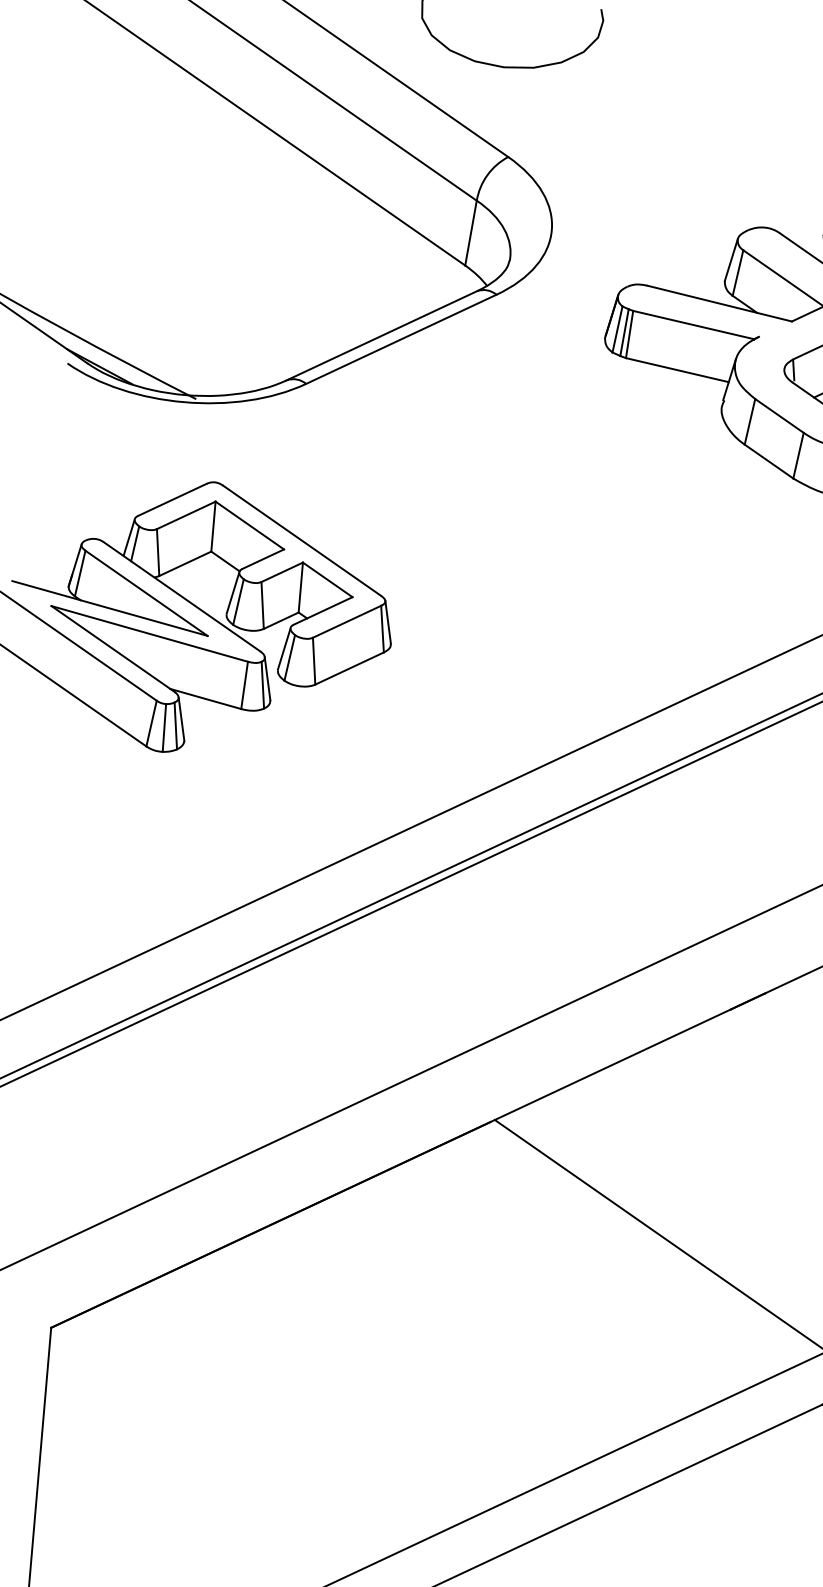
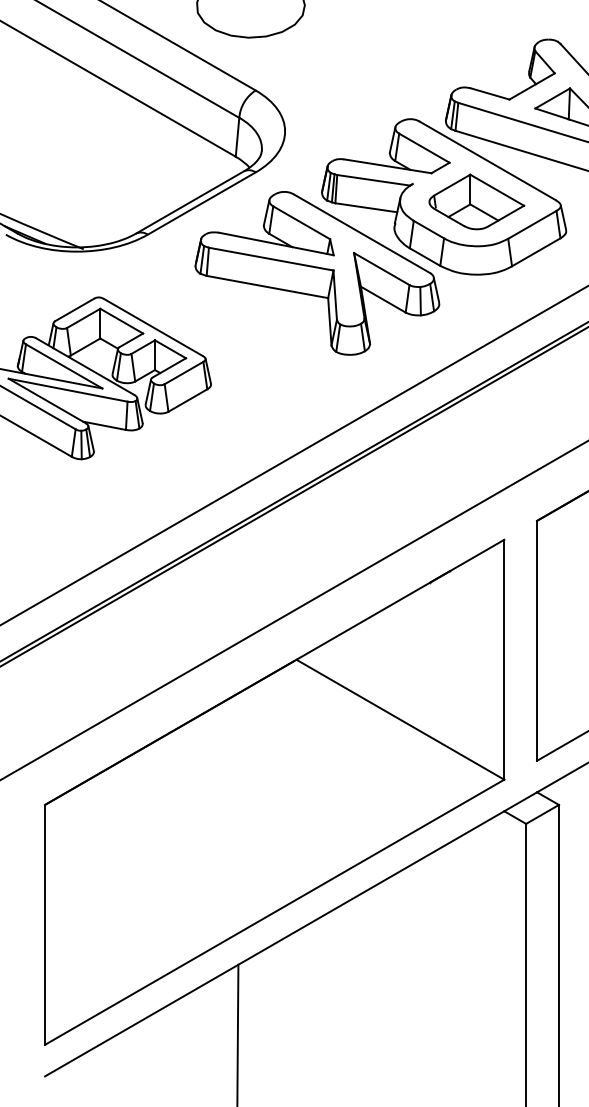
part: (585, 473) -> (317, 273), added

